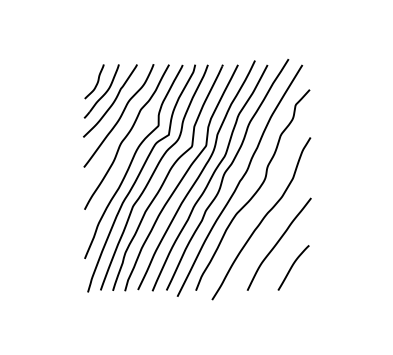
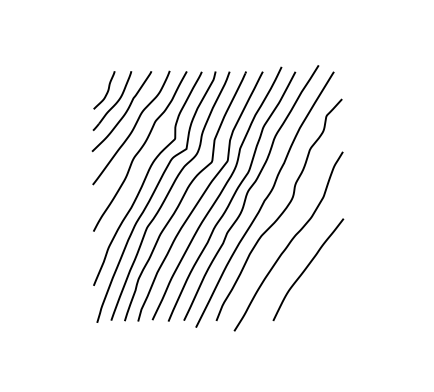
curve: (292, 266) -> (323, 294), removed

